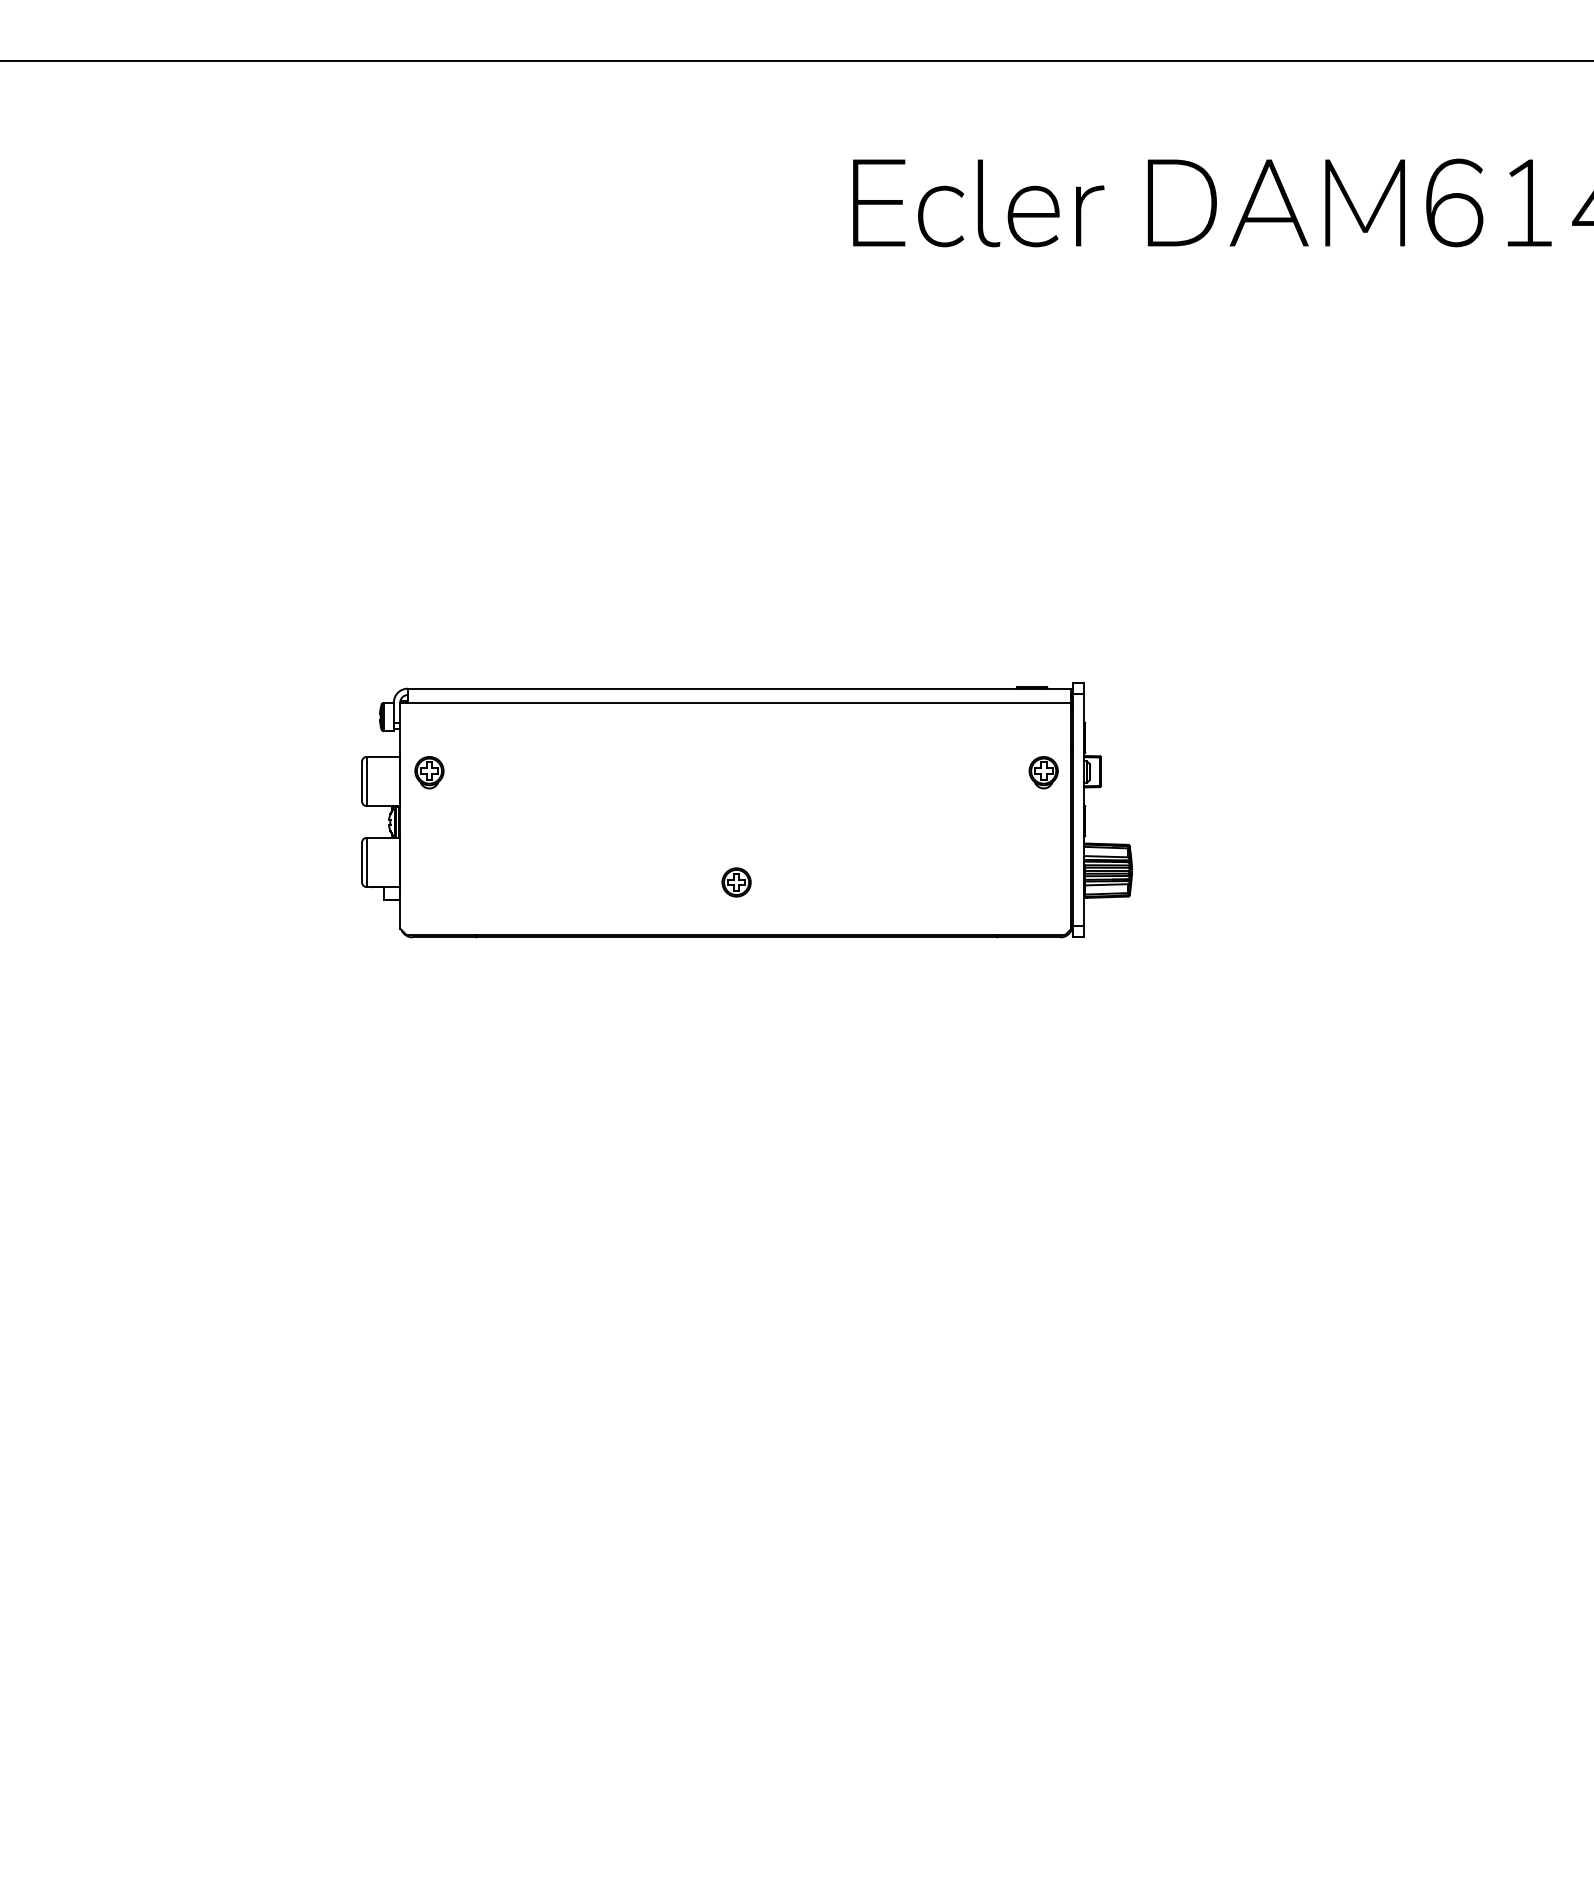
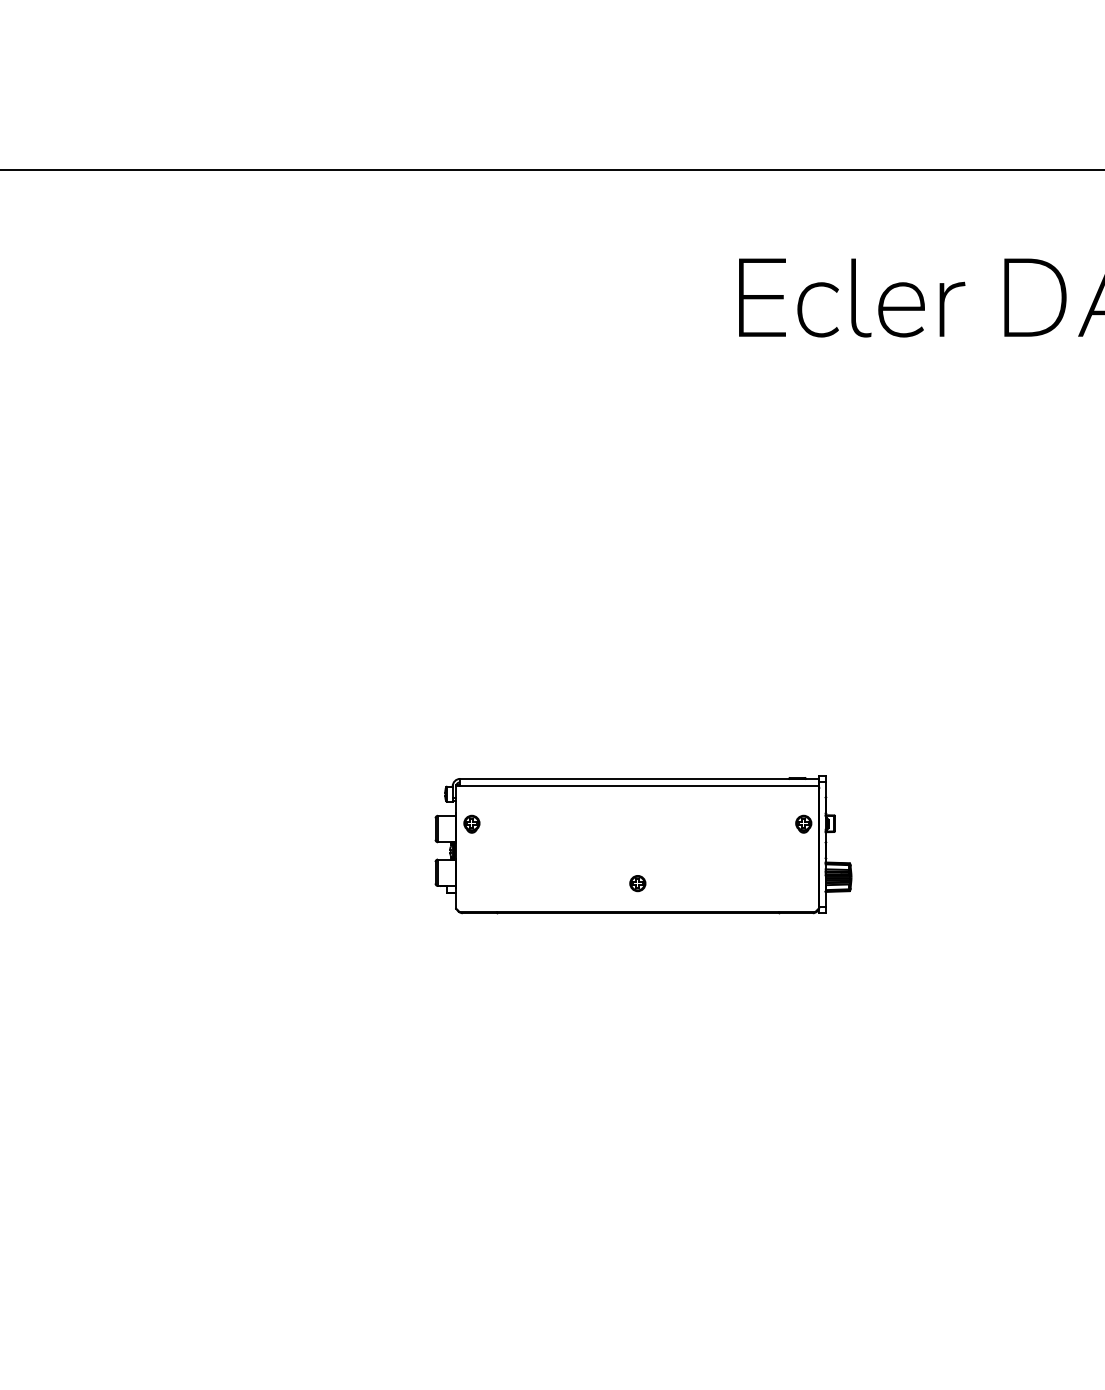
part: (746, 810) -> (643, 844), size x0.6

